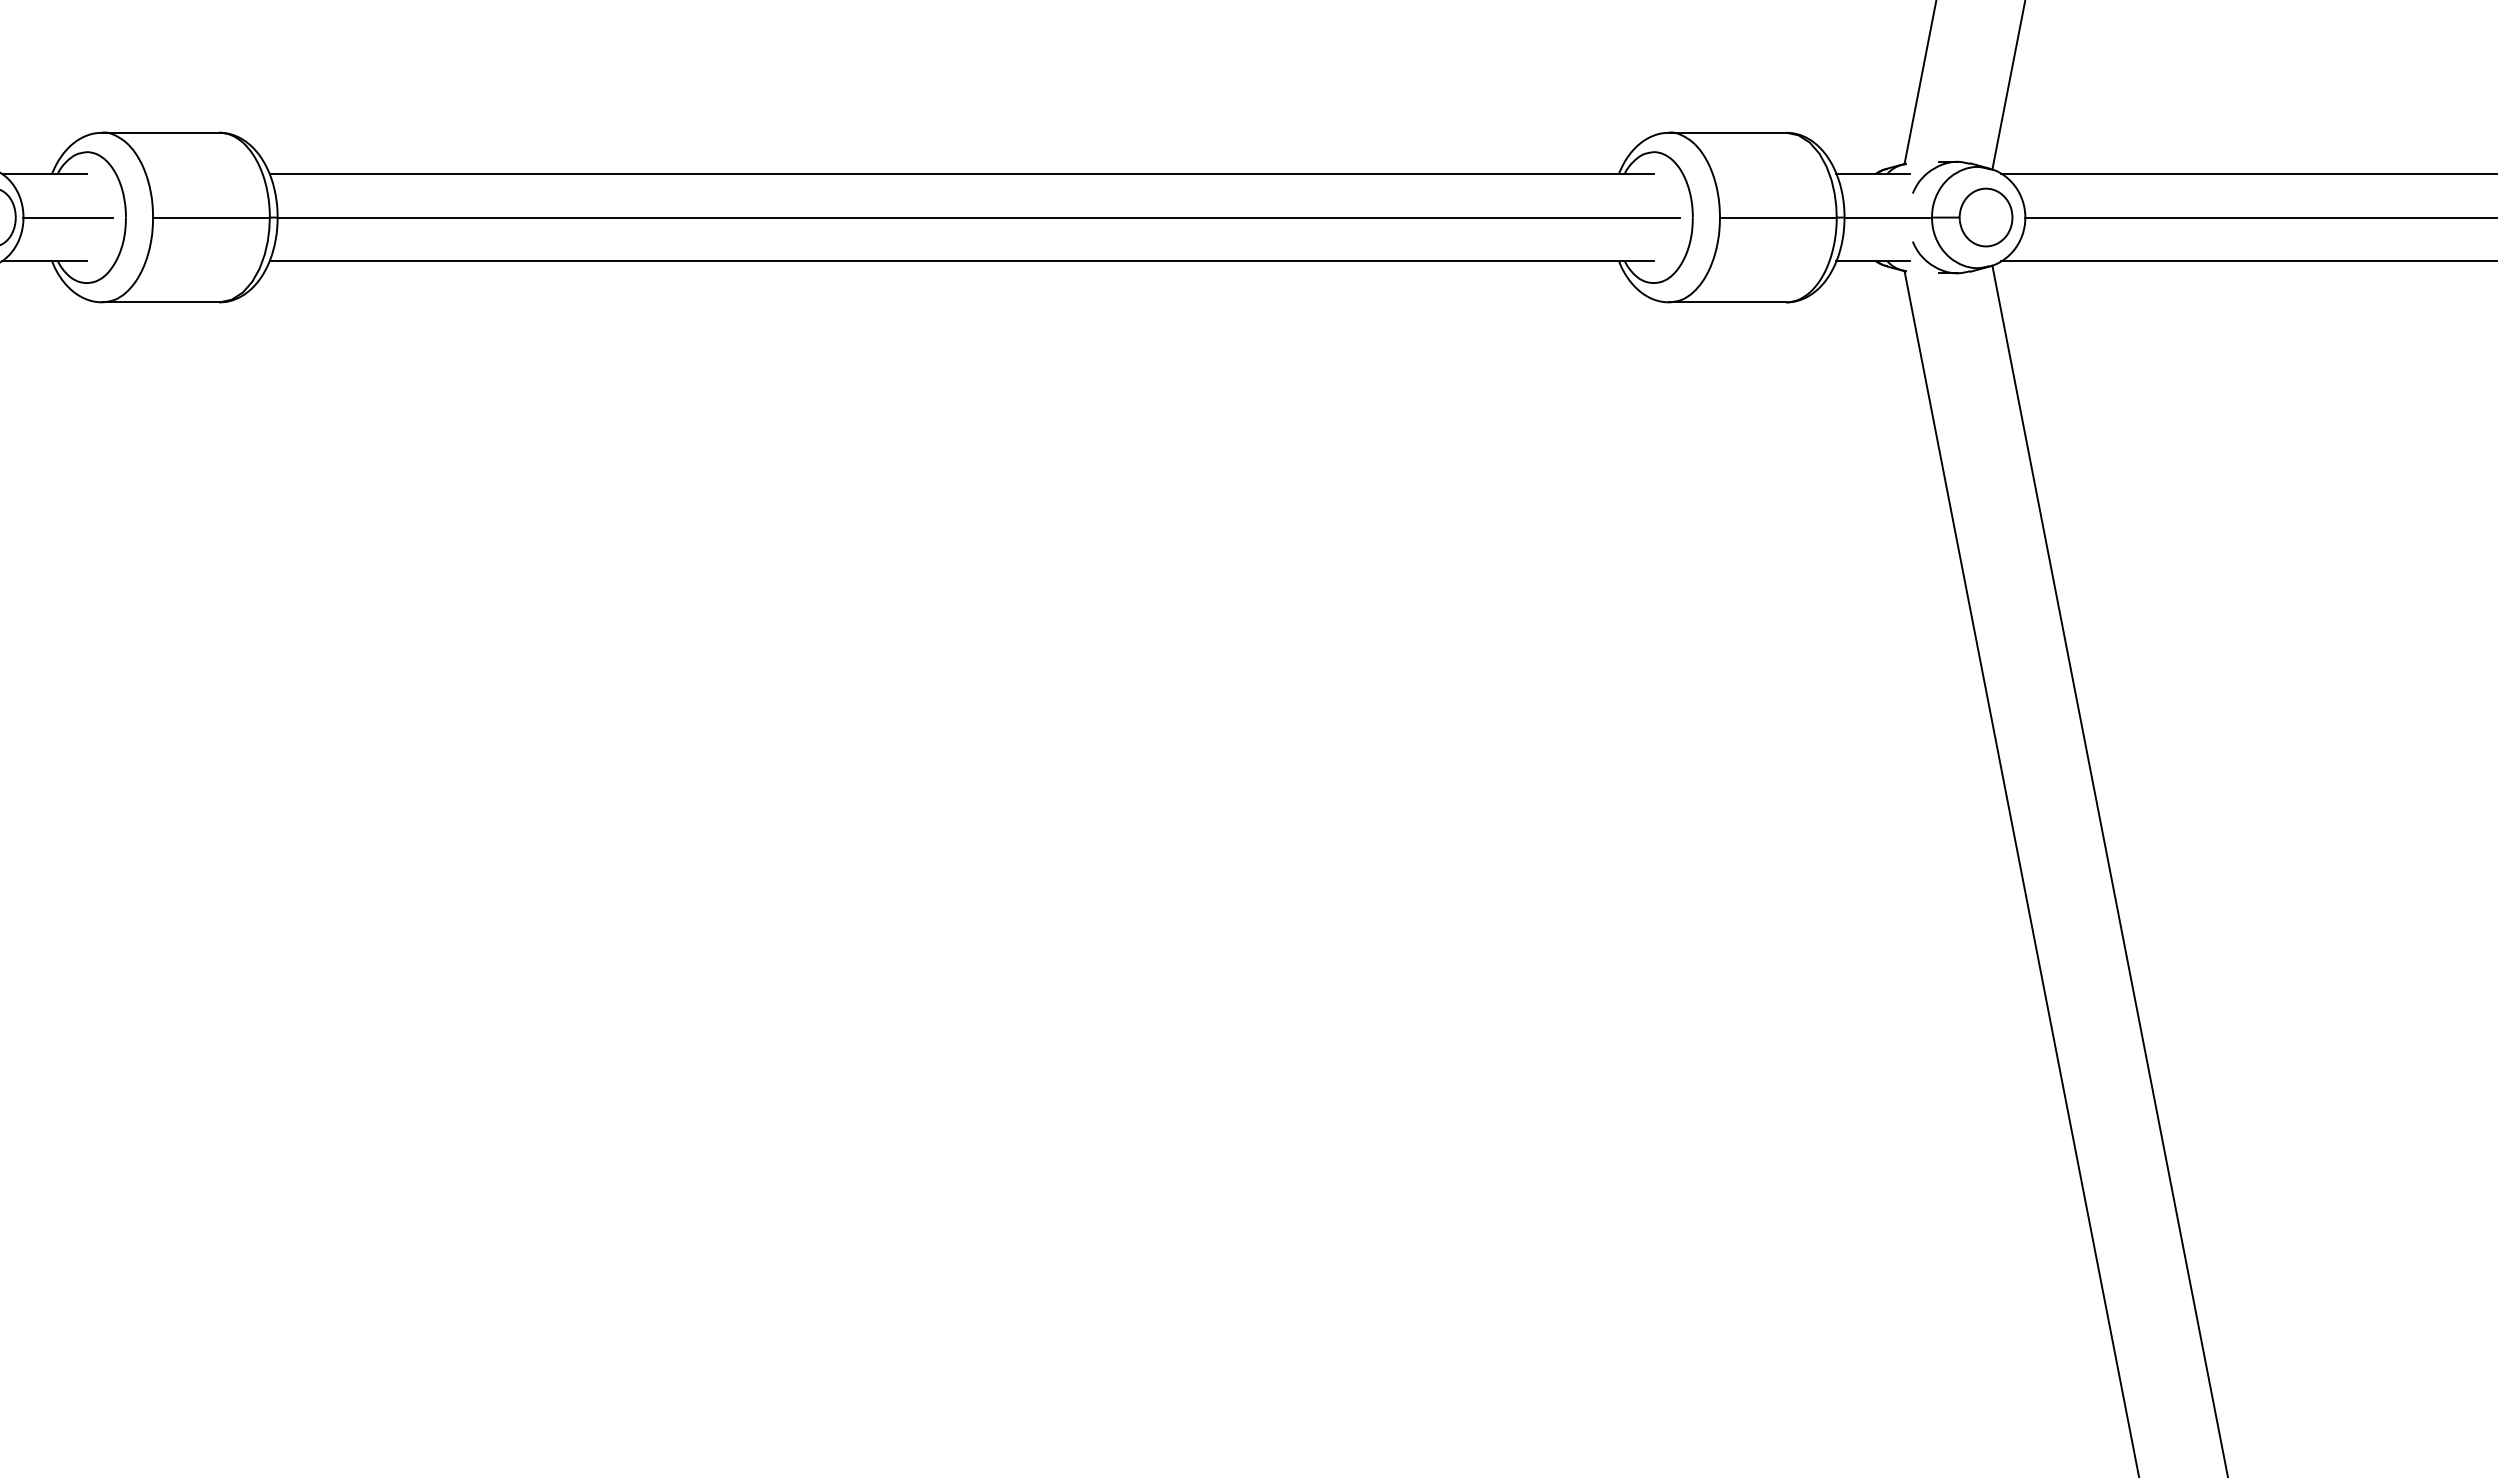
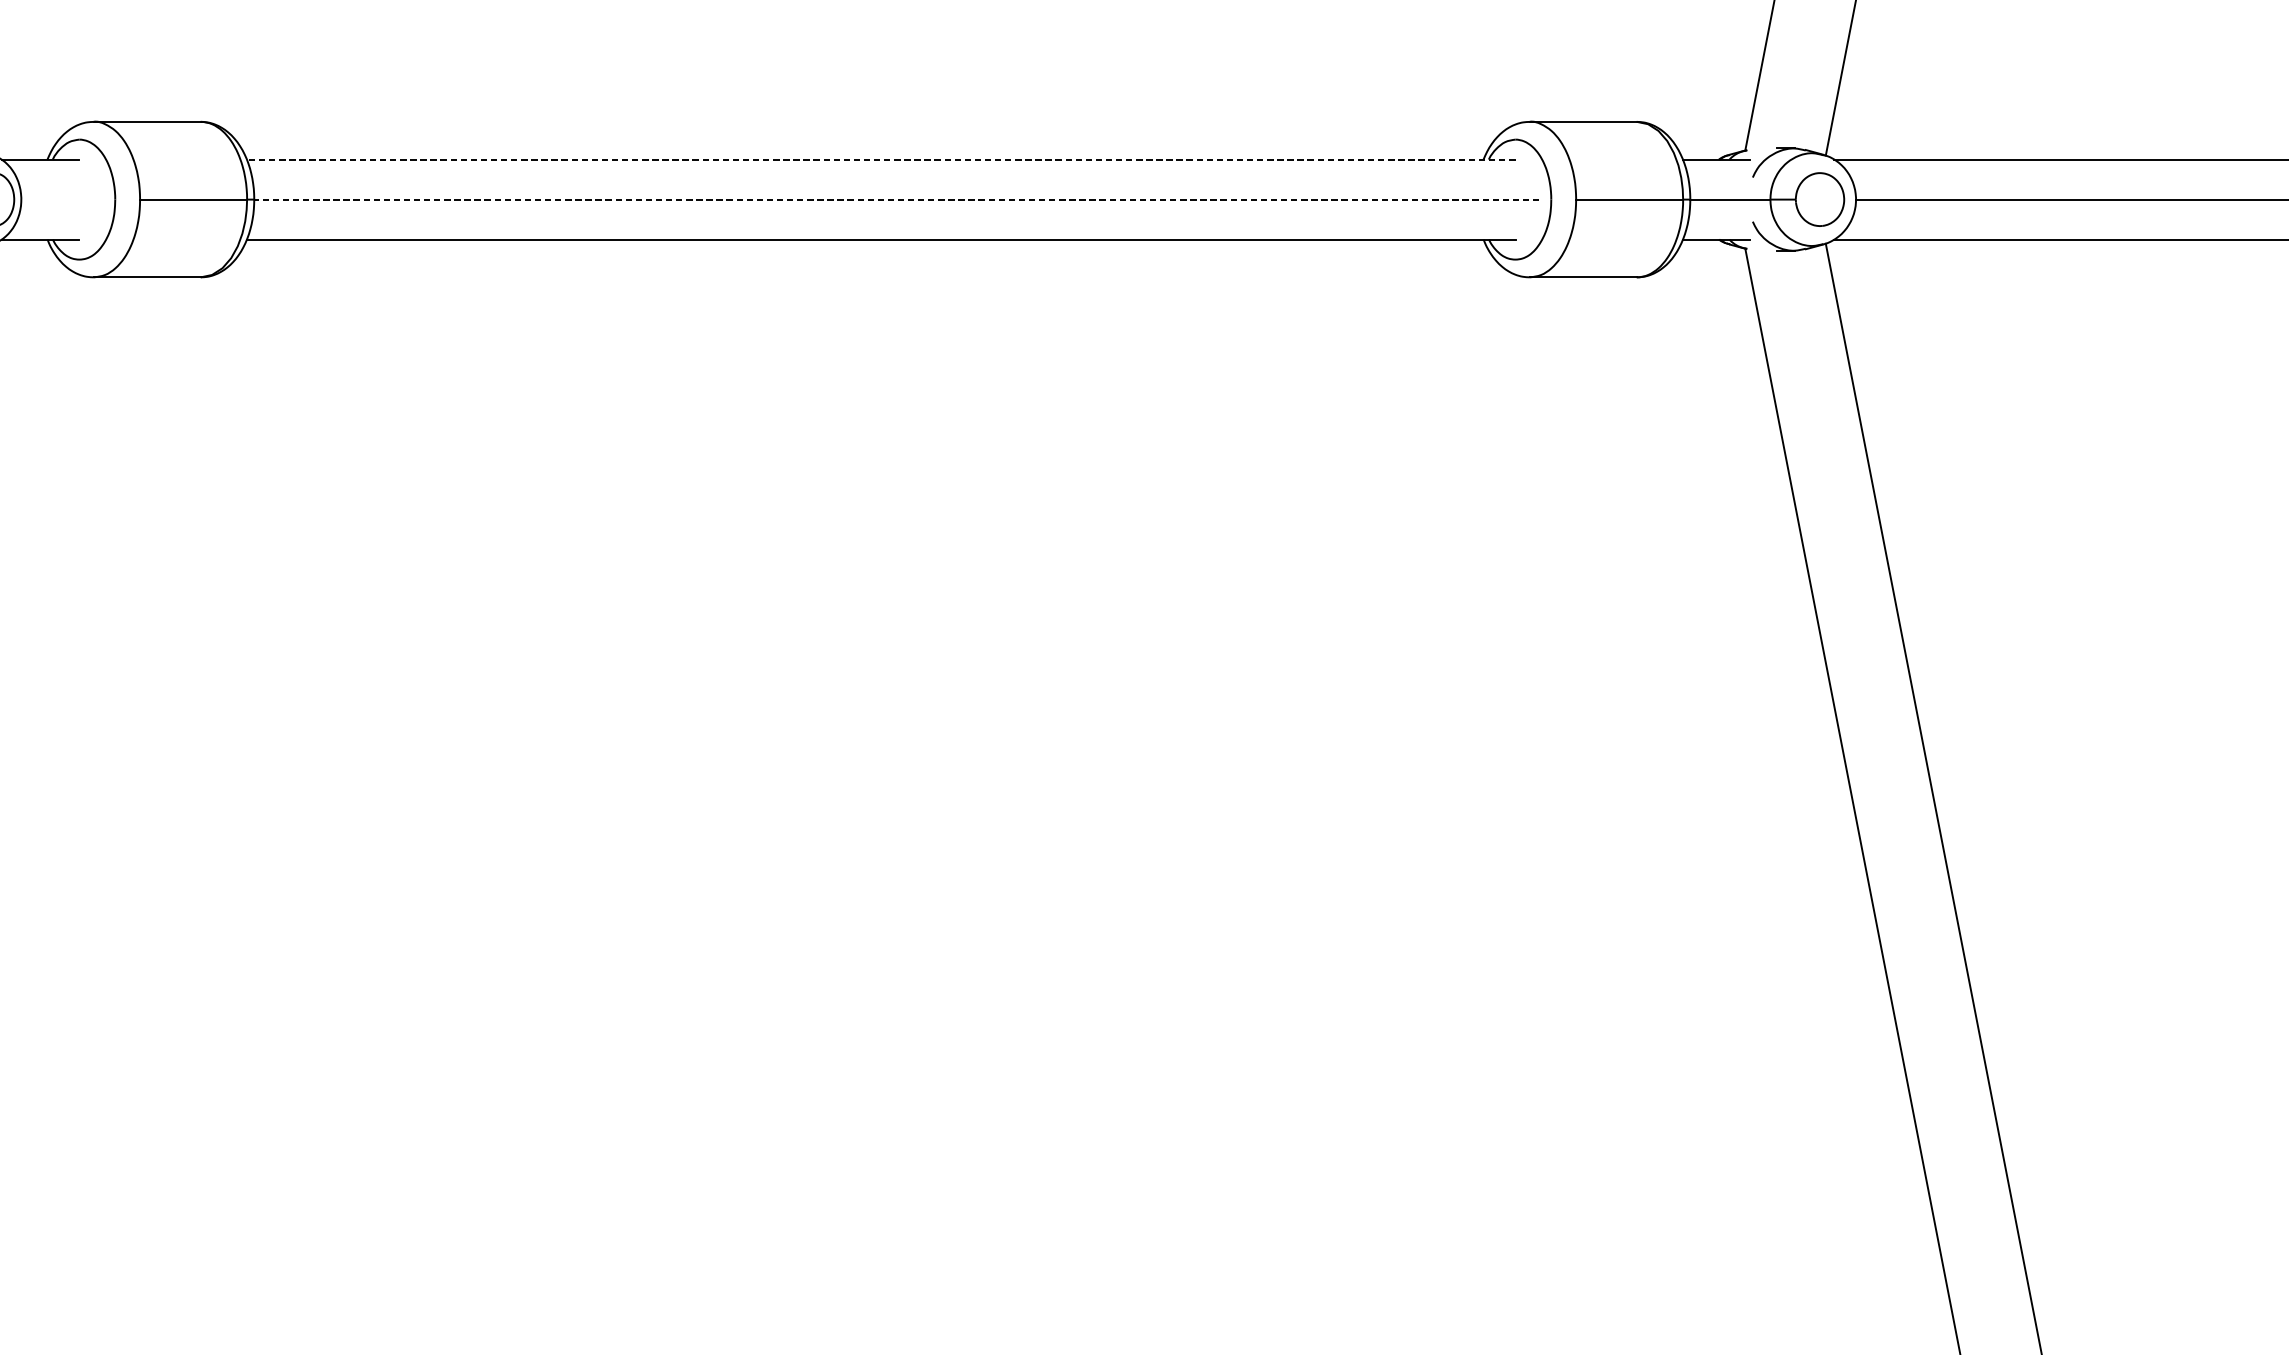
line: (961, 173) -> (881, 159), solid -> dashed
line: (67, 217) -> (61, 199), removed
line: (978, 217) -> (896, 199), solid -> dashed

